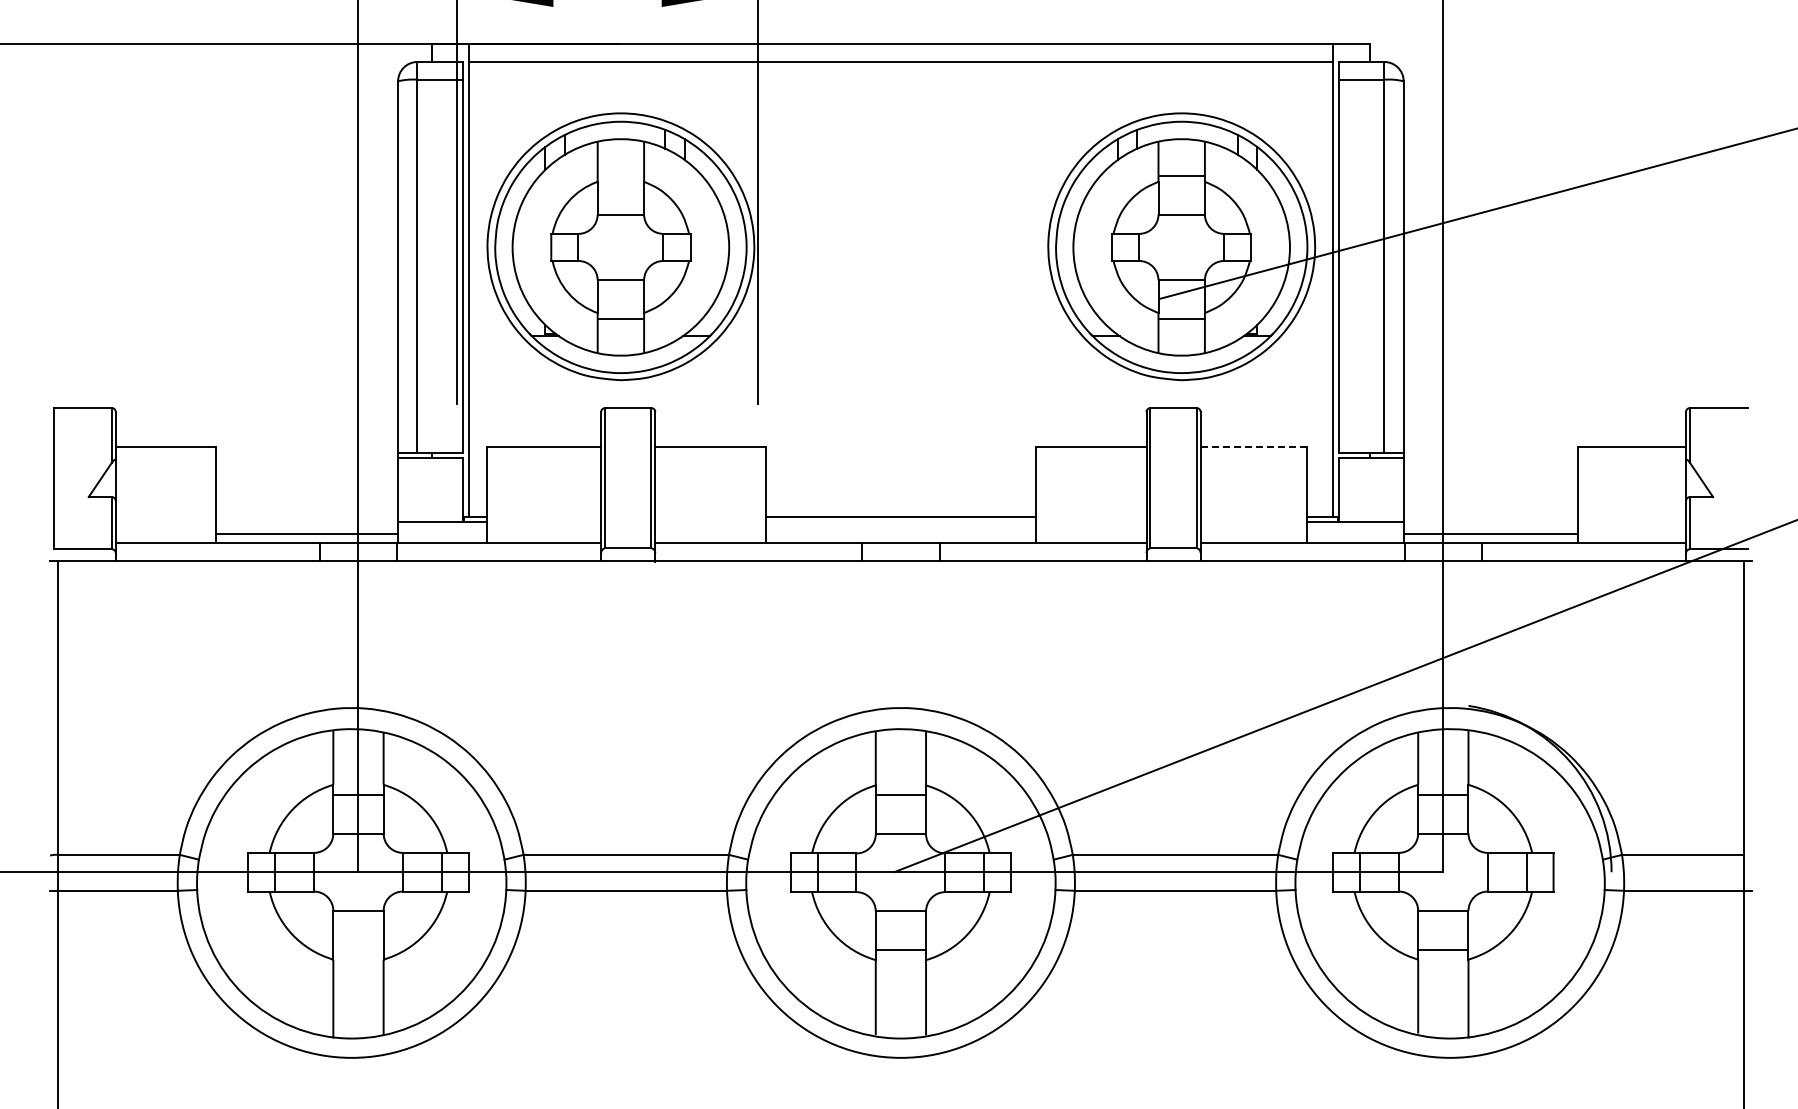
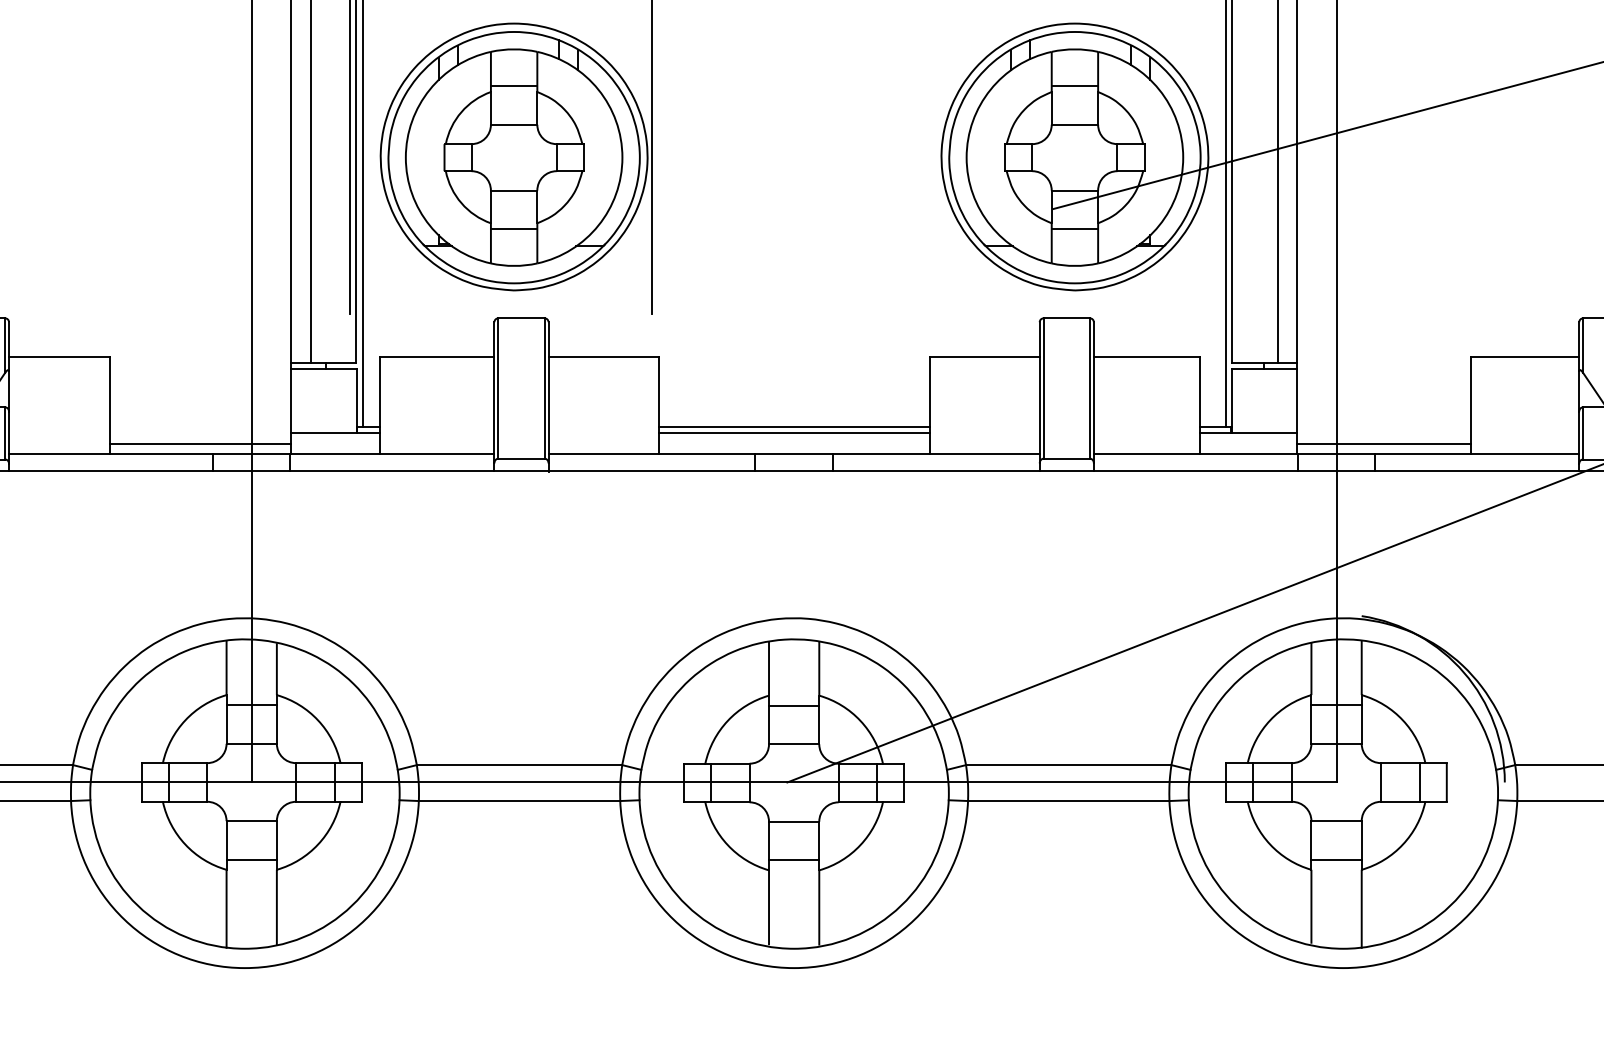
line: (620, 175) -> (513, 85), added
line: (1254, 446) -> (1147, 356), dashed -> solid
line: (900, 522) -> (793, 432), added
line: (358, 949) -> (251, 859), added

